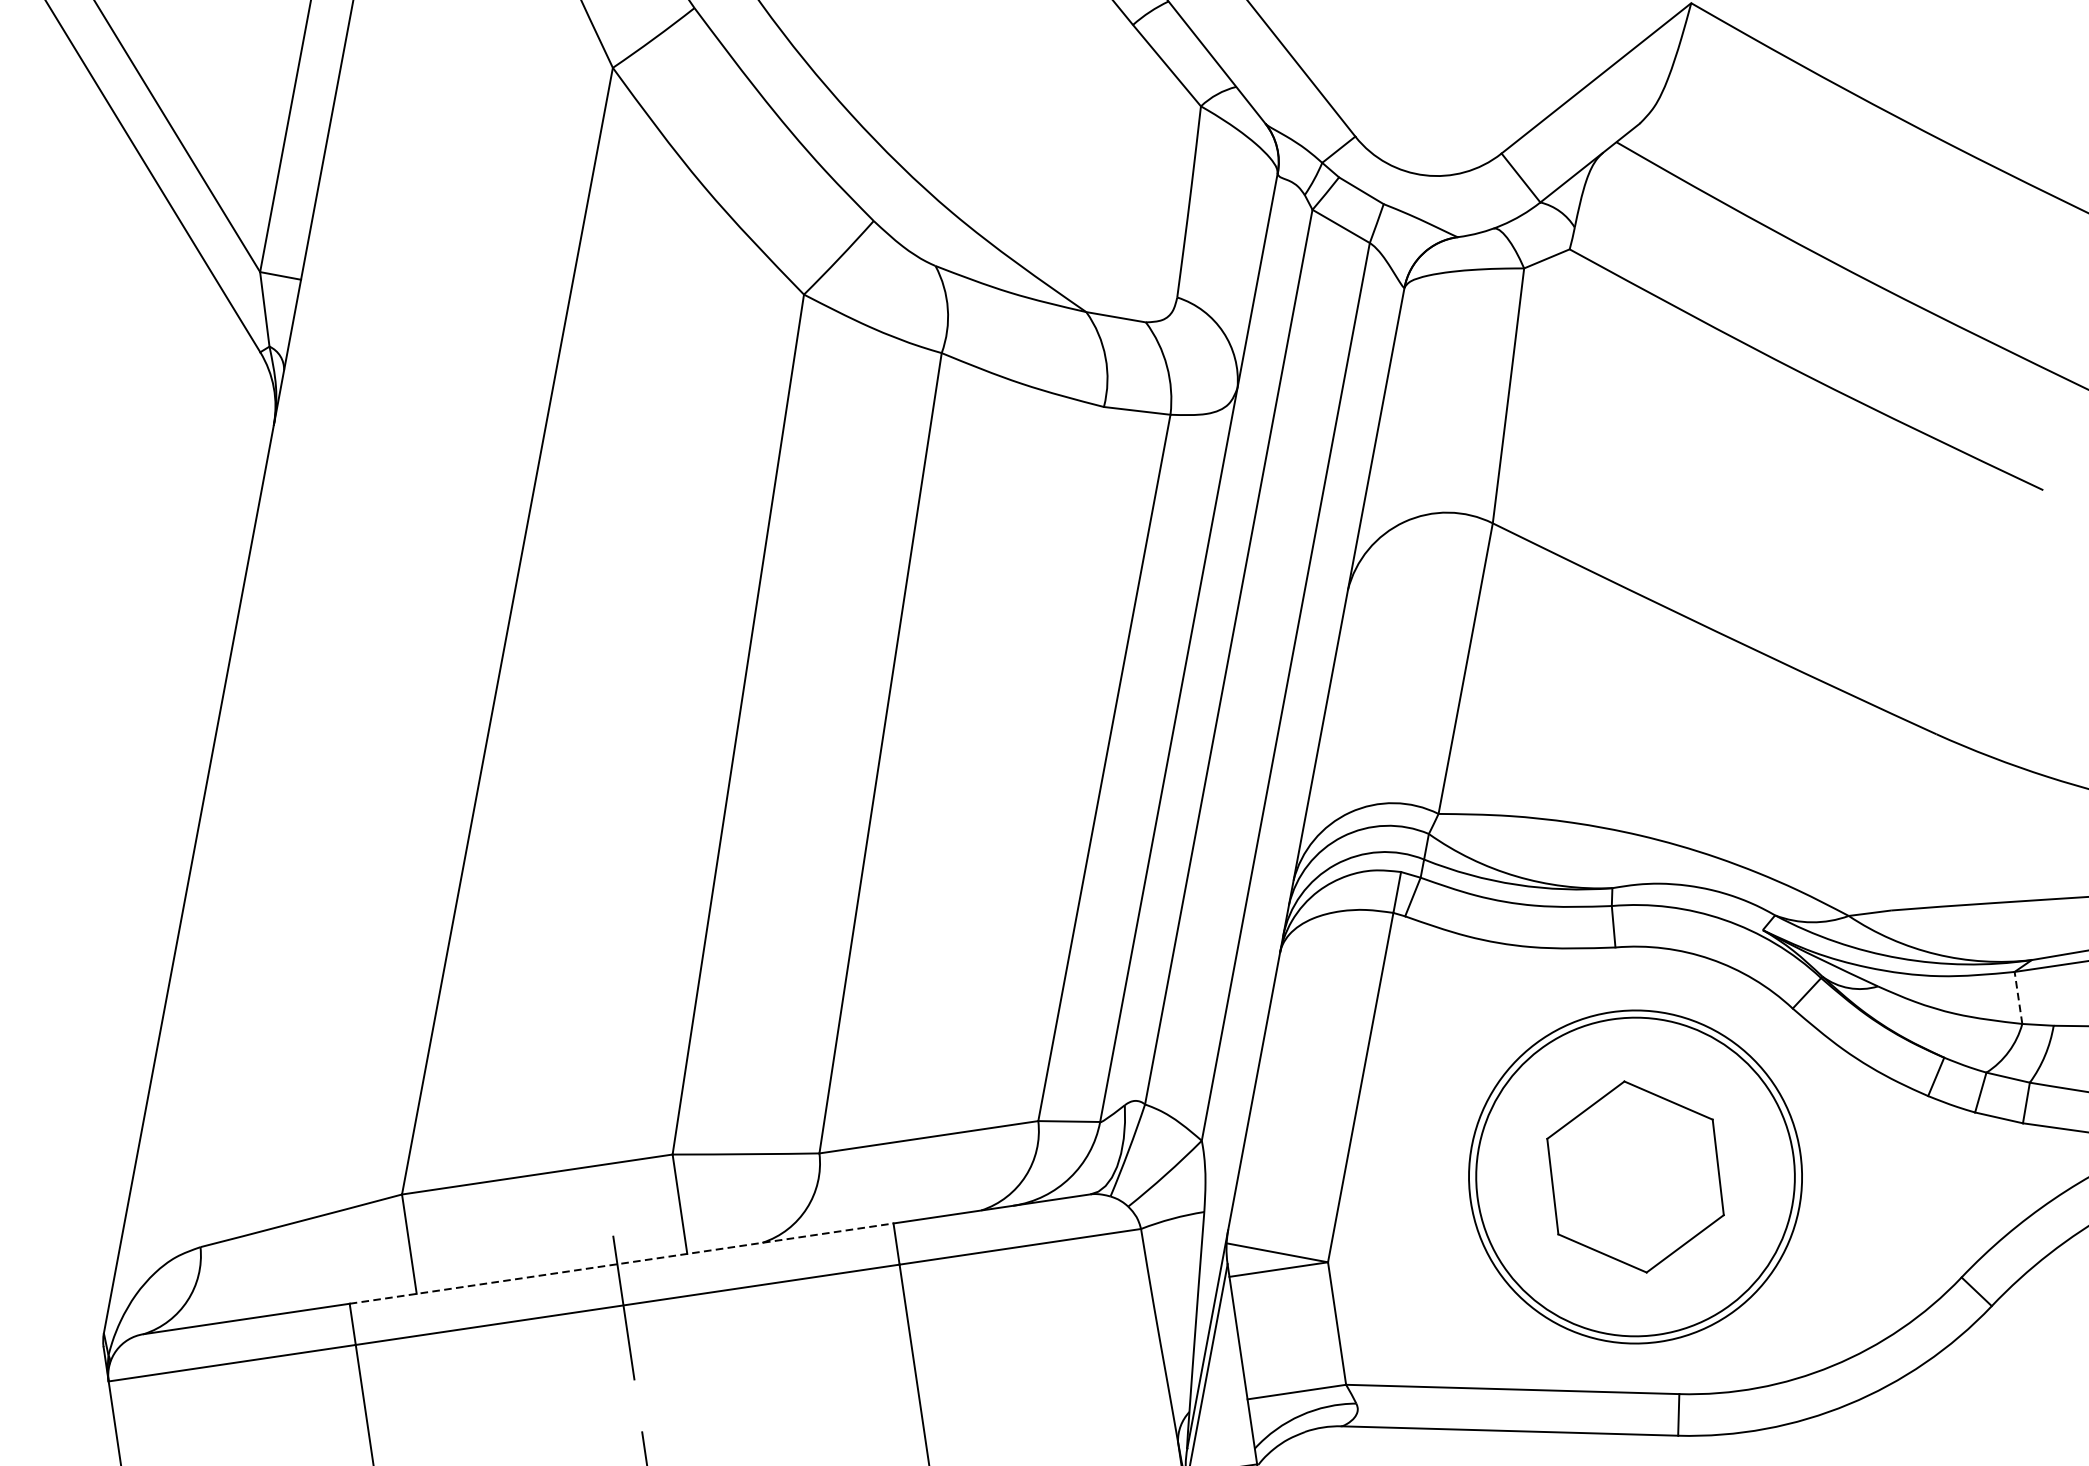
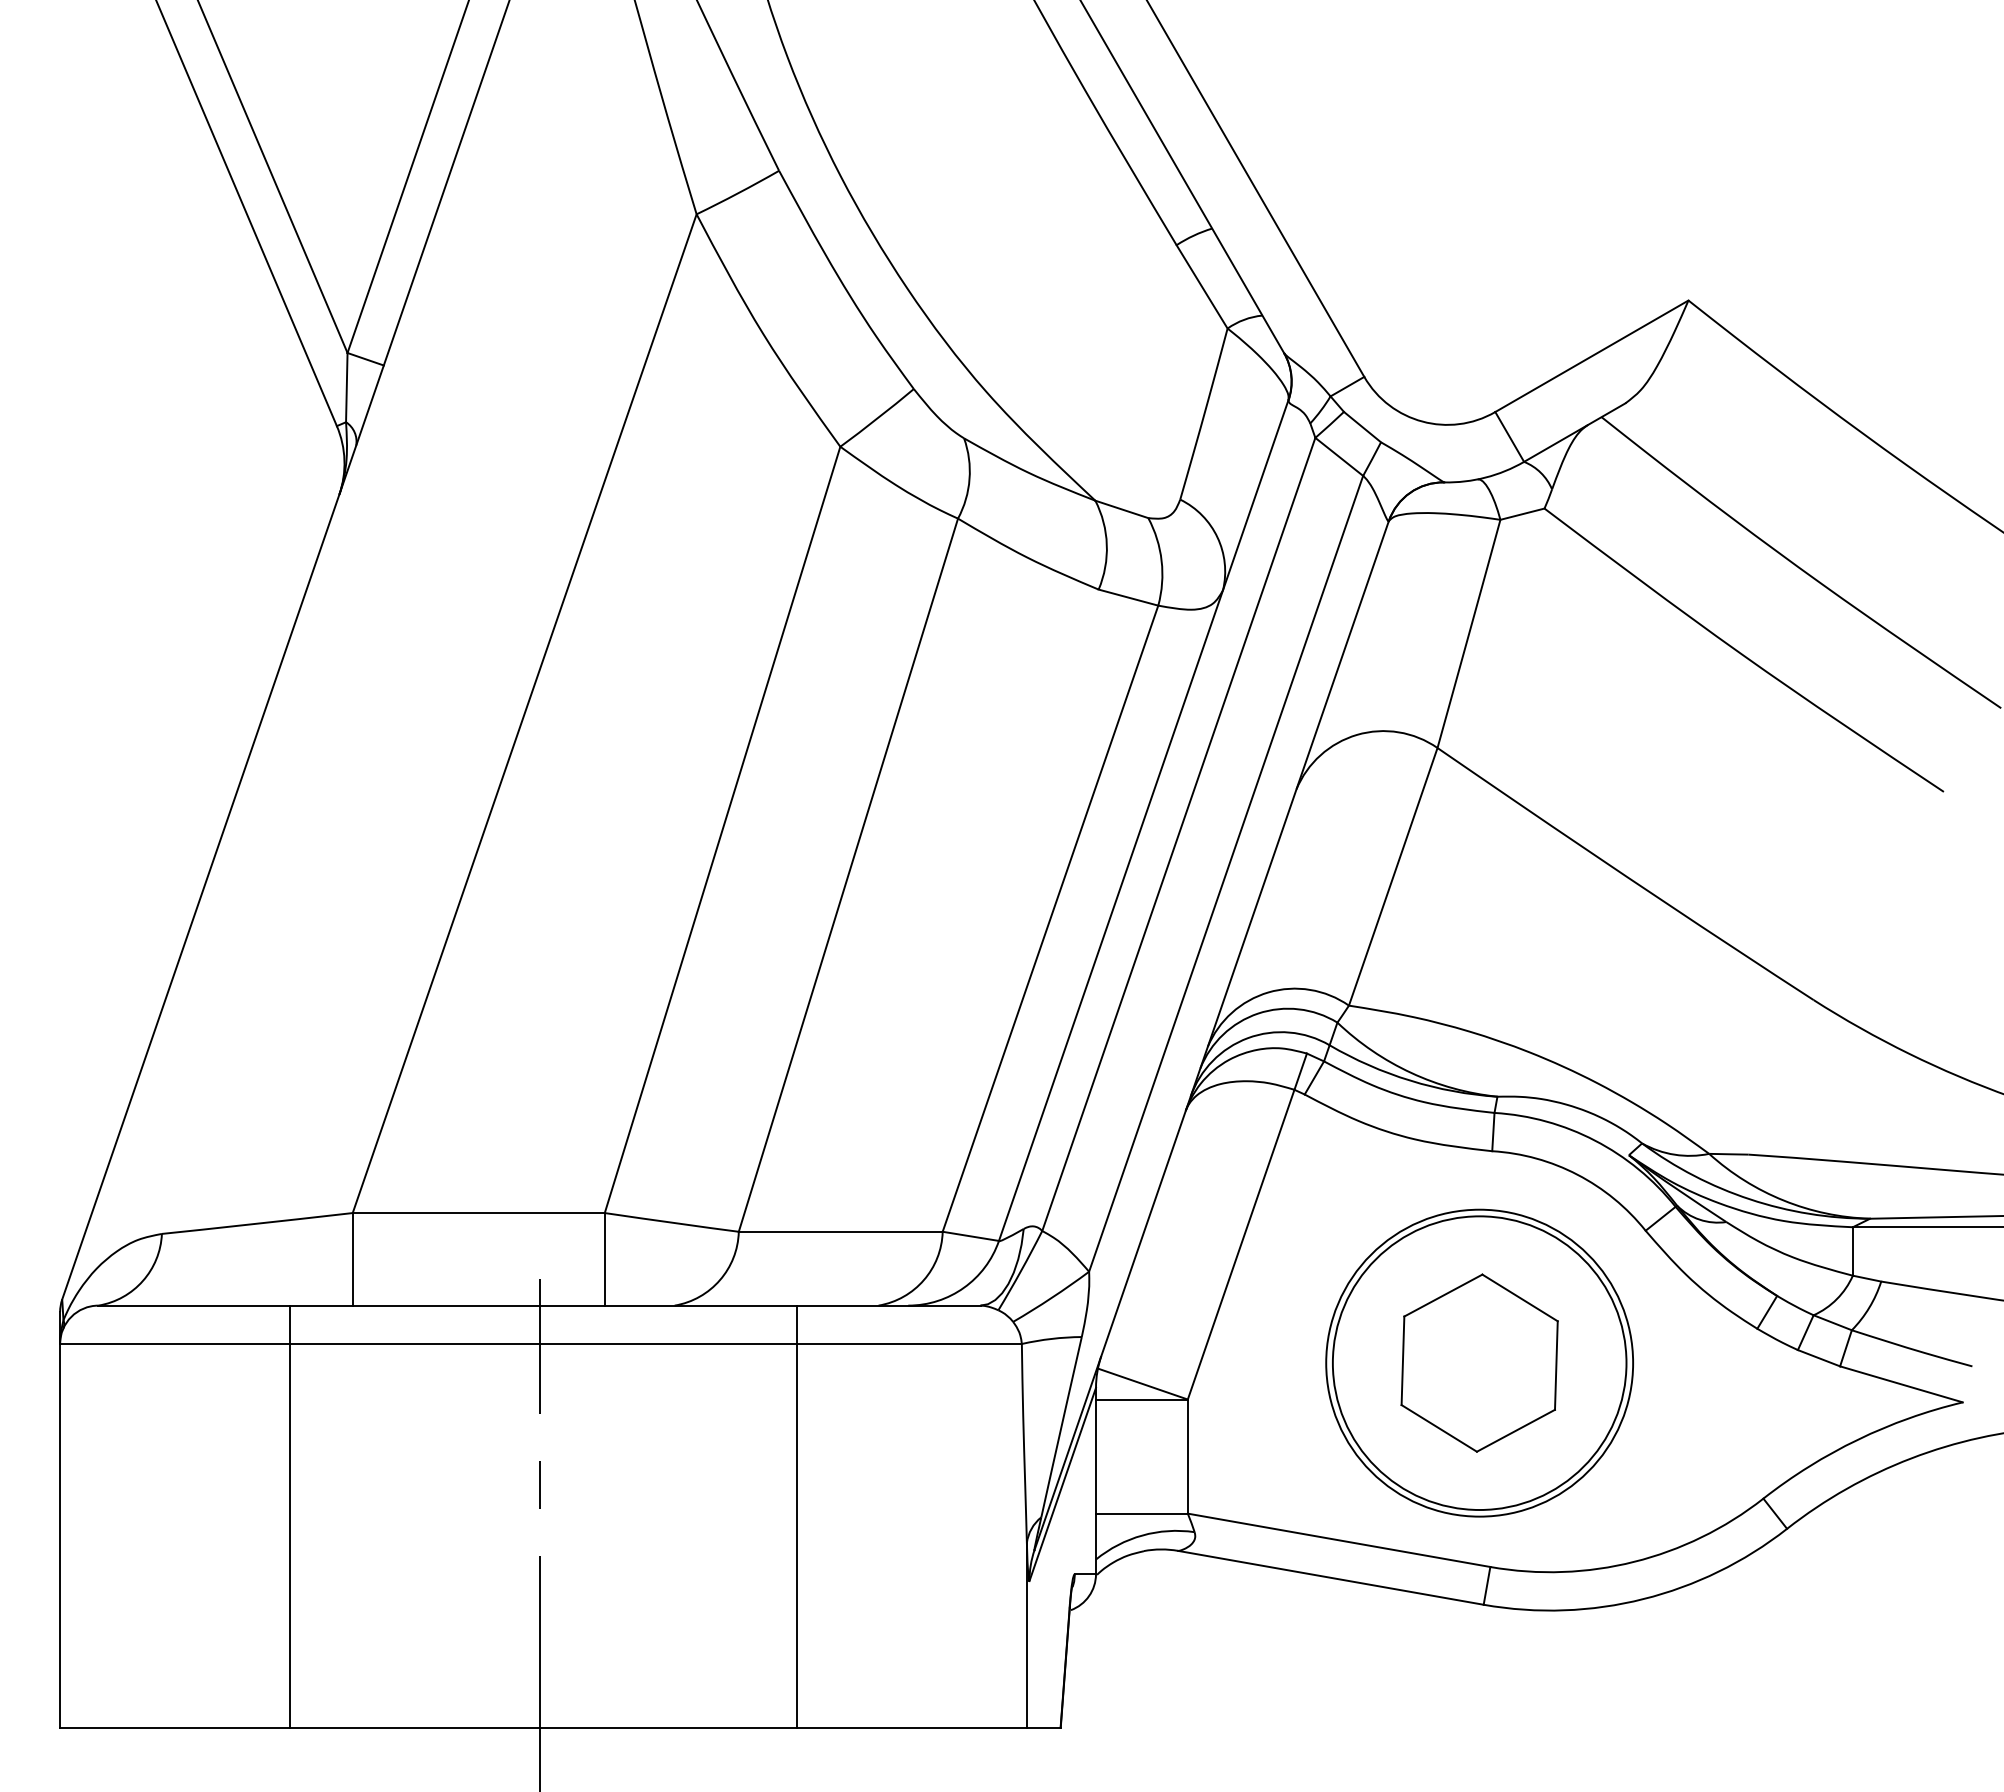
line: (2017, 996) -> (1852, 1250), dashed -> solid
line: (622, 1263) -> (544, 1305), dashed -> solid

